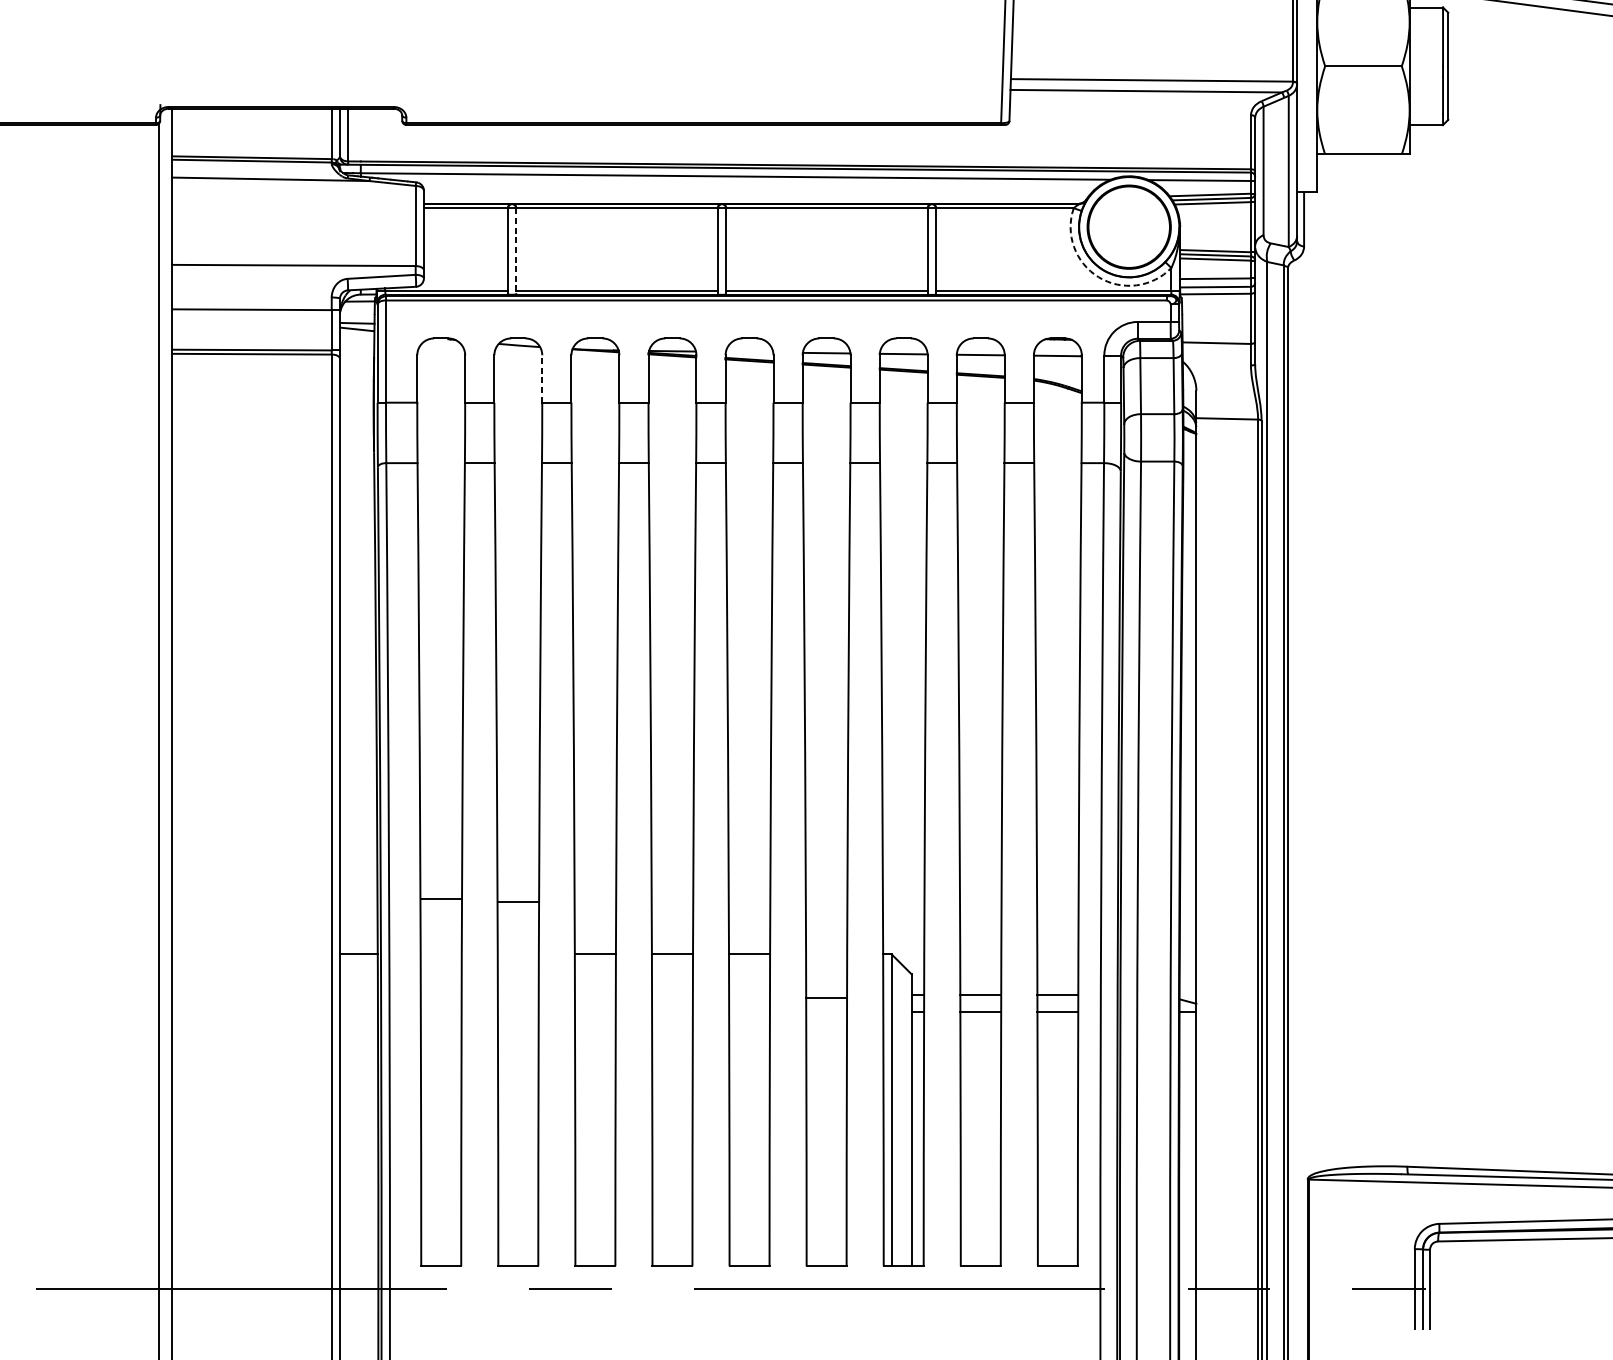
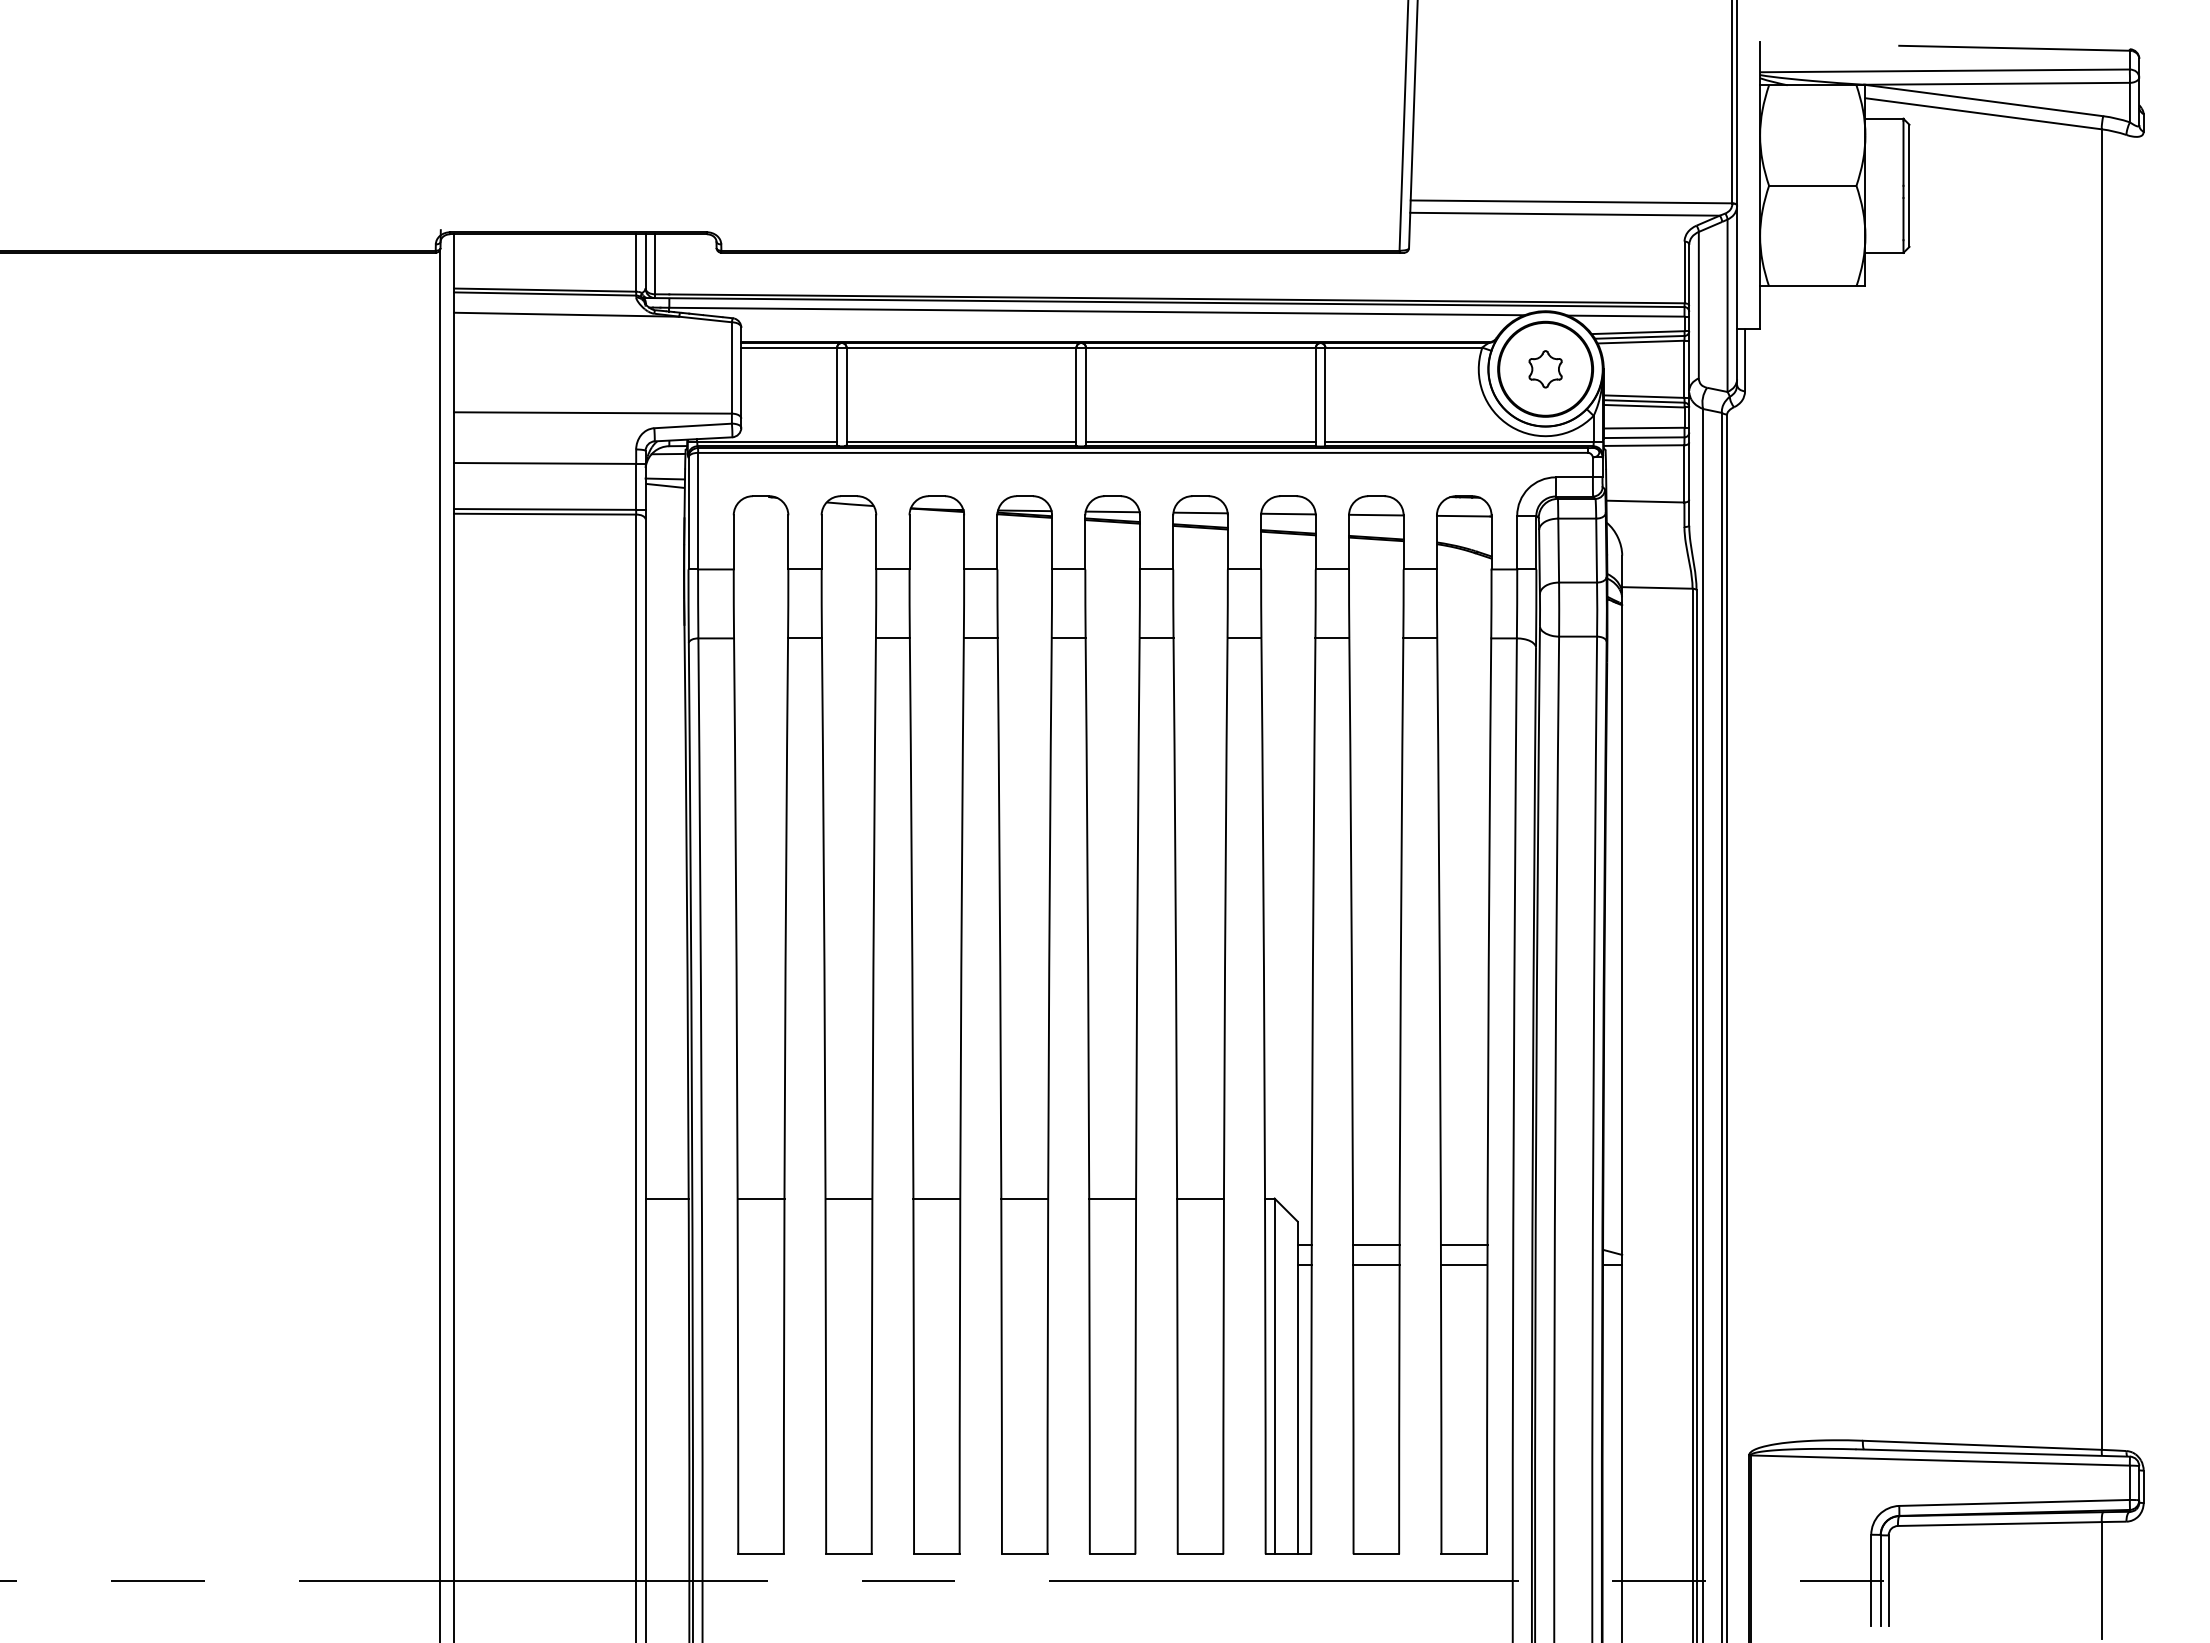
part: (1129, 227) -> (1545, 369), added
line: (516, 251) -> (846, 396), dashed -> solid
arc: (1098, 277) -> (1510, 426), dashed -> solid
line: (749, 351) -> (1112, 511), added
line: (542, 378) -> (876, 541), dashed -> solid
line: (440, 899) -> (760, 1198), moved
line: (517, 901) -> (848, 1198), moved
line: (826, 998) -> (1200, 1198), moved

